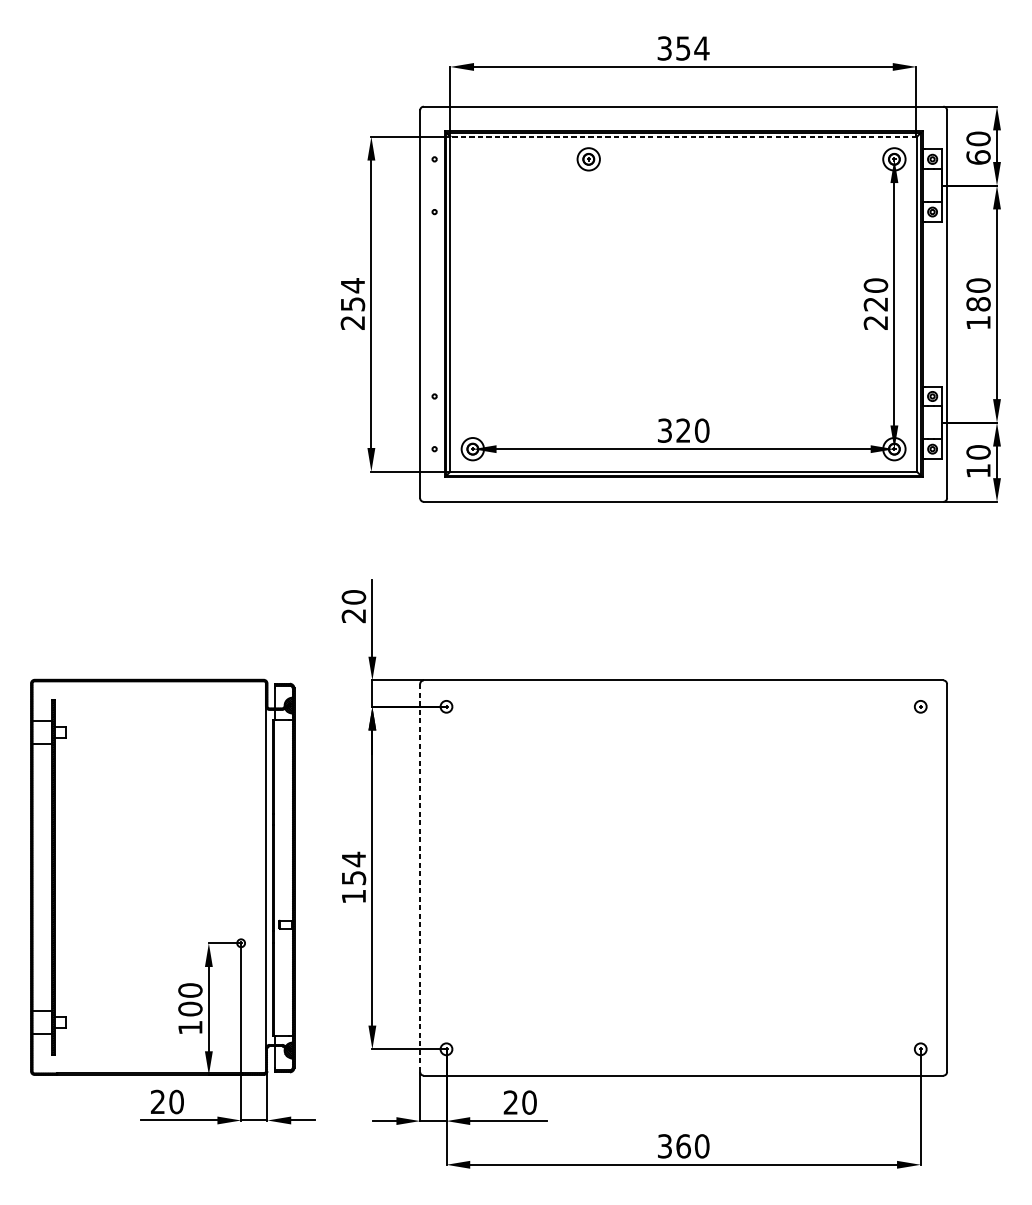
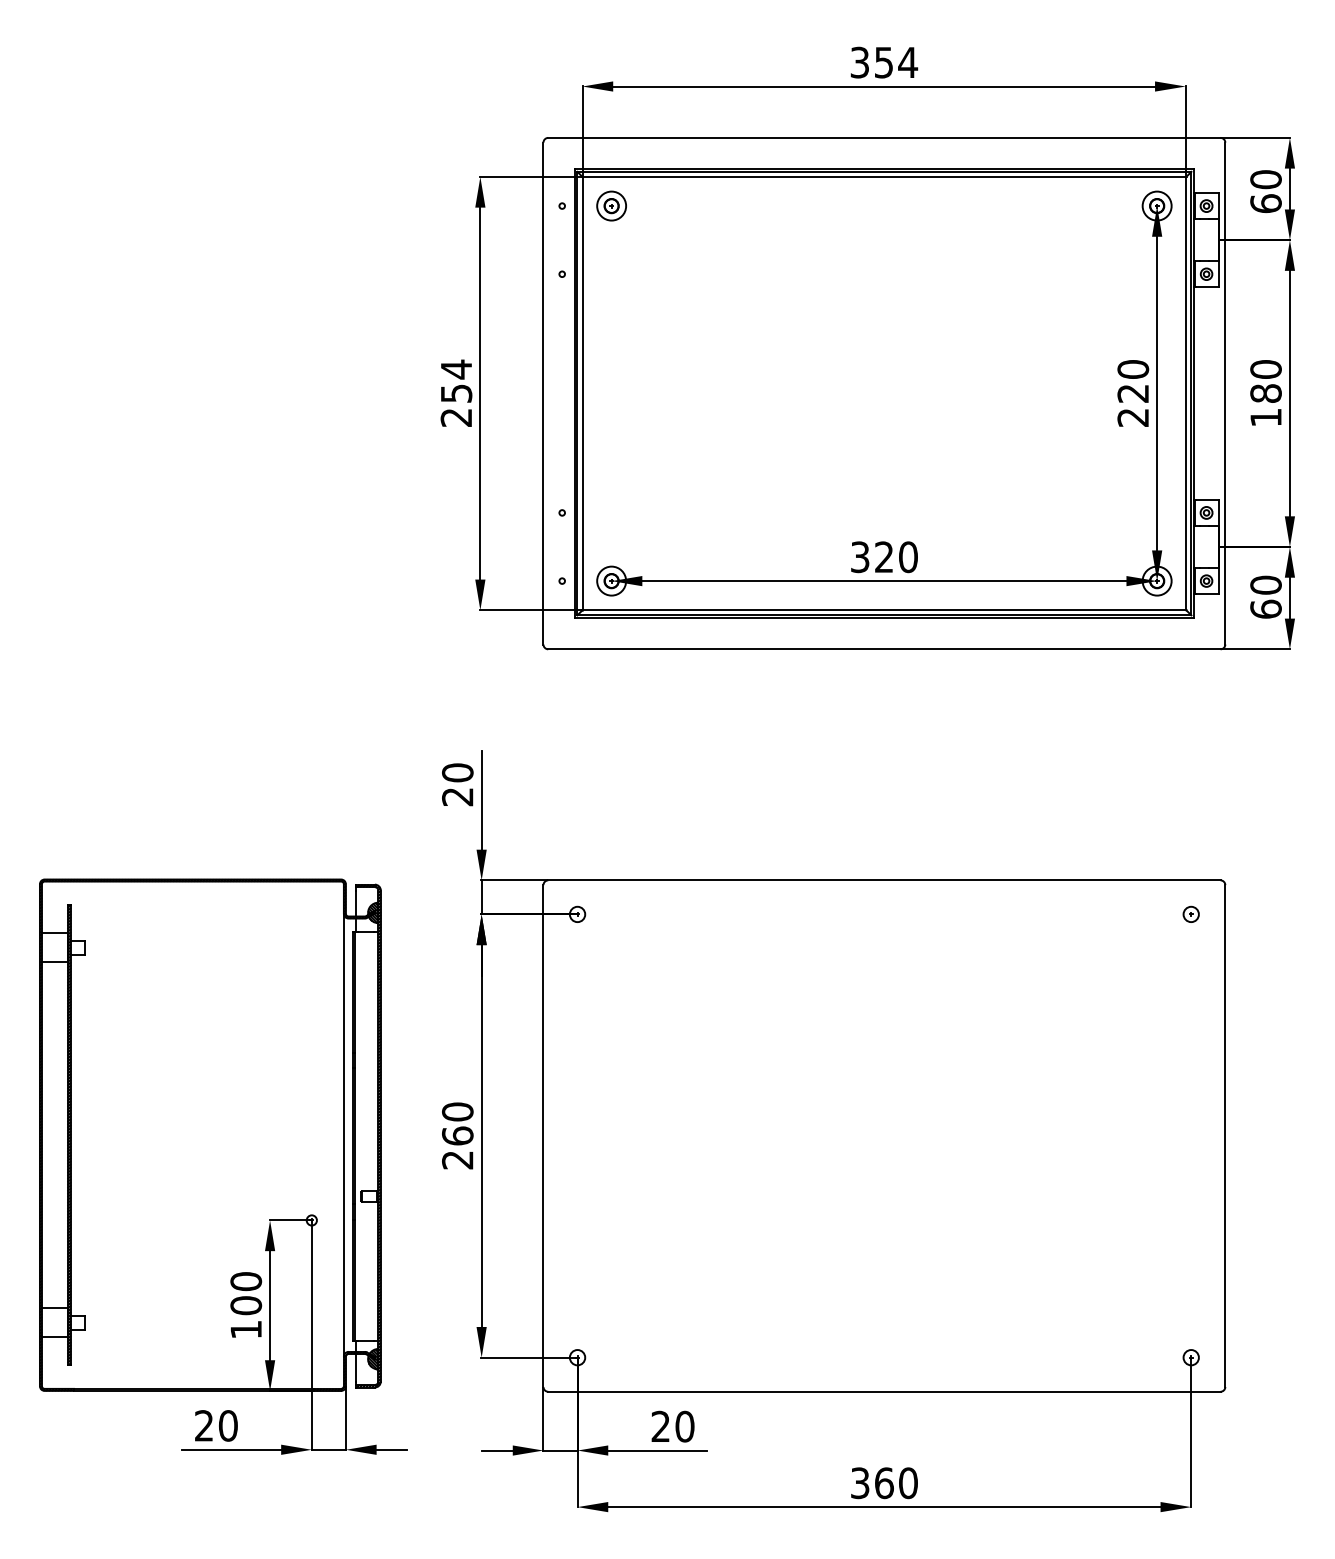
line: (683, 136) -> (884, 176), dashed -> solid
part: (588, 158) -> (611, 205), moved
text: (978, 470) -> (1265, 608), 10 -> 60
text: (353, 877) -> (457, 1135), 154 -> 260
line: (420, 878) -> (543, 1136), dashed -> solid

